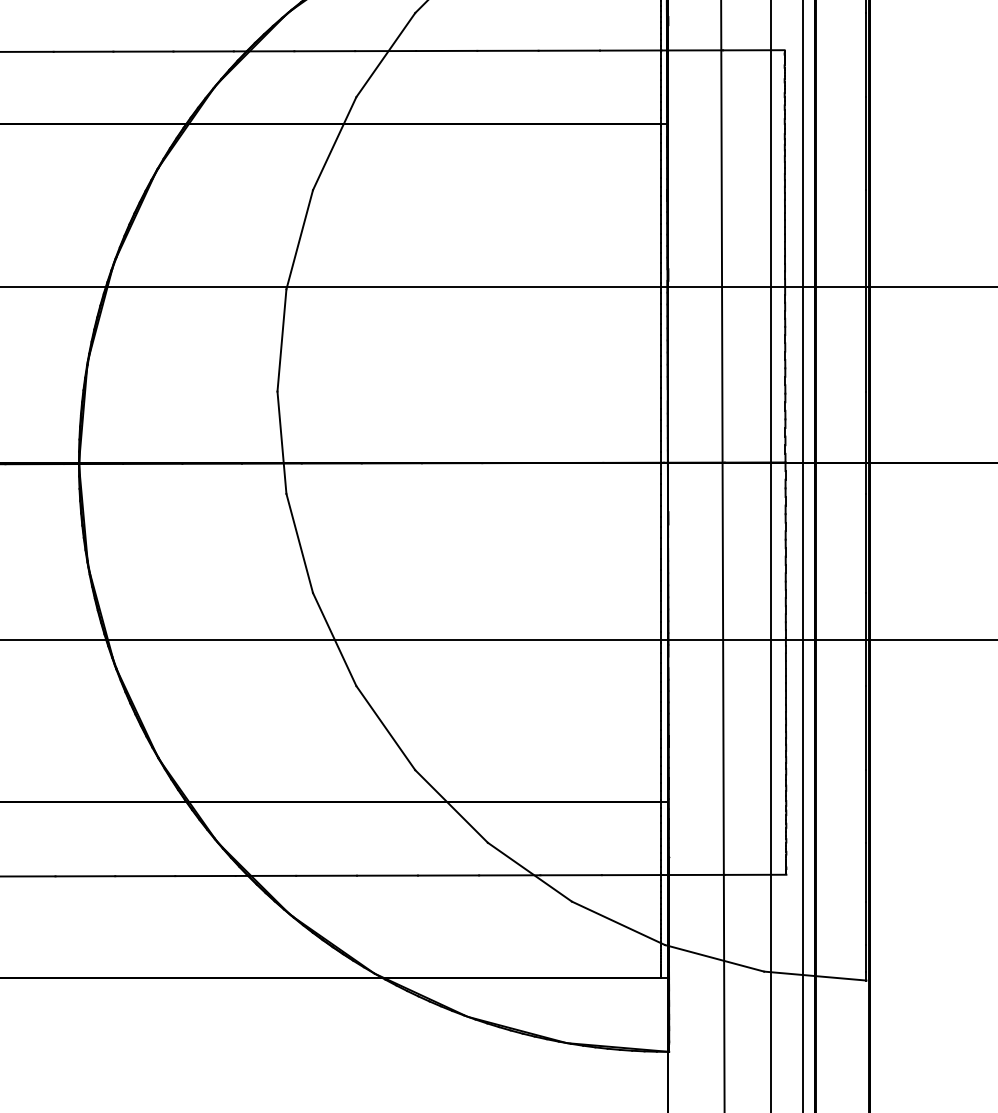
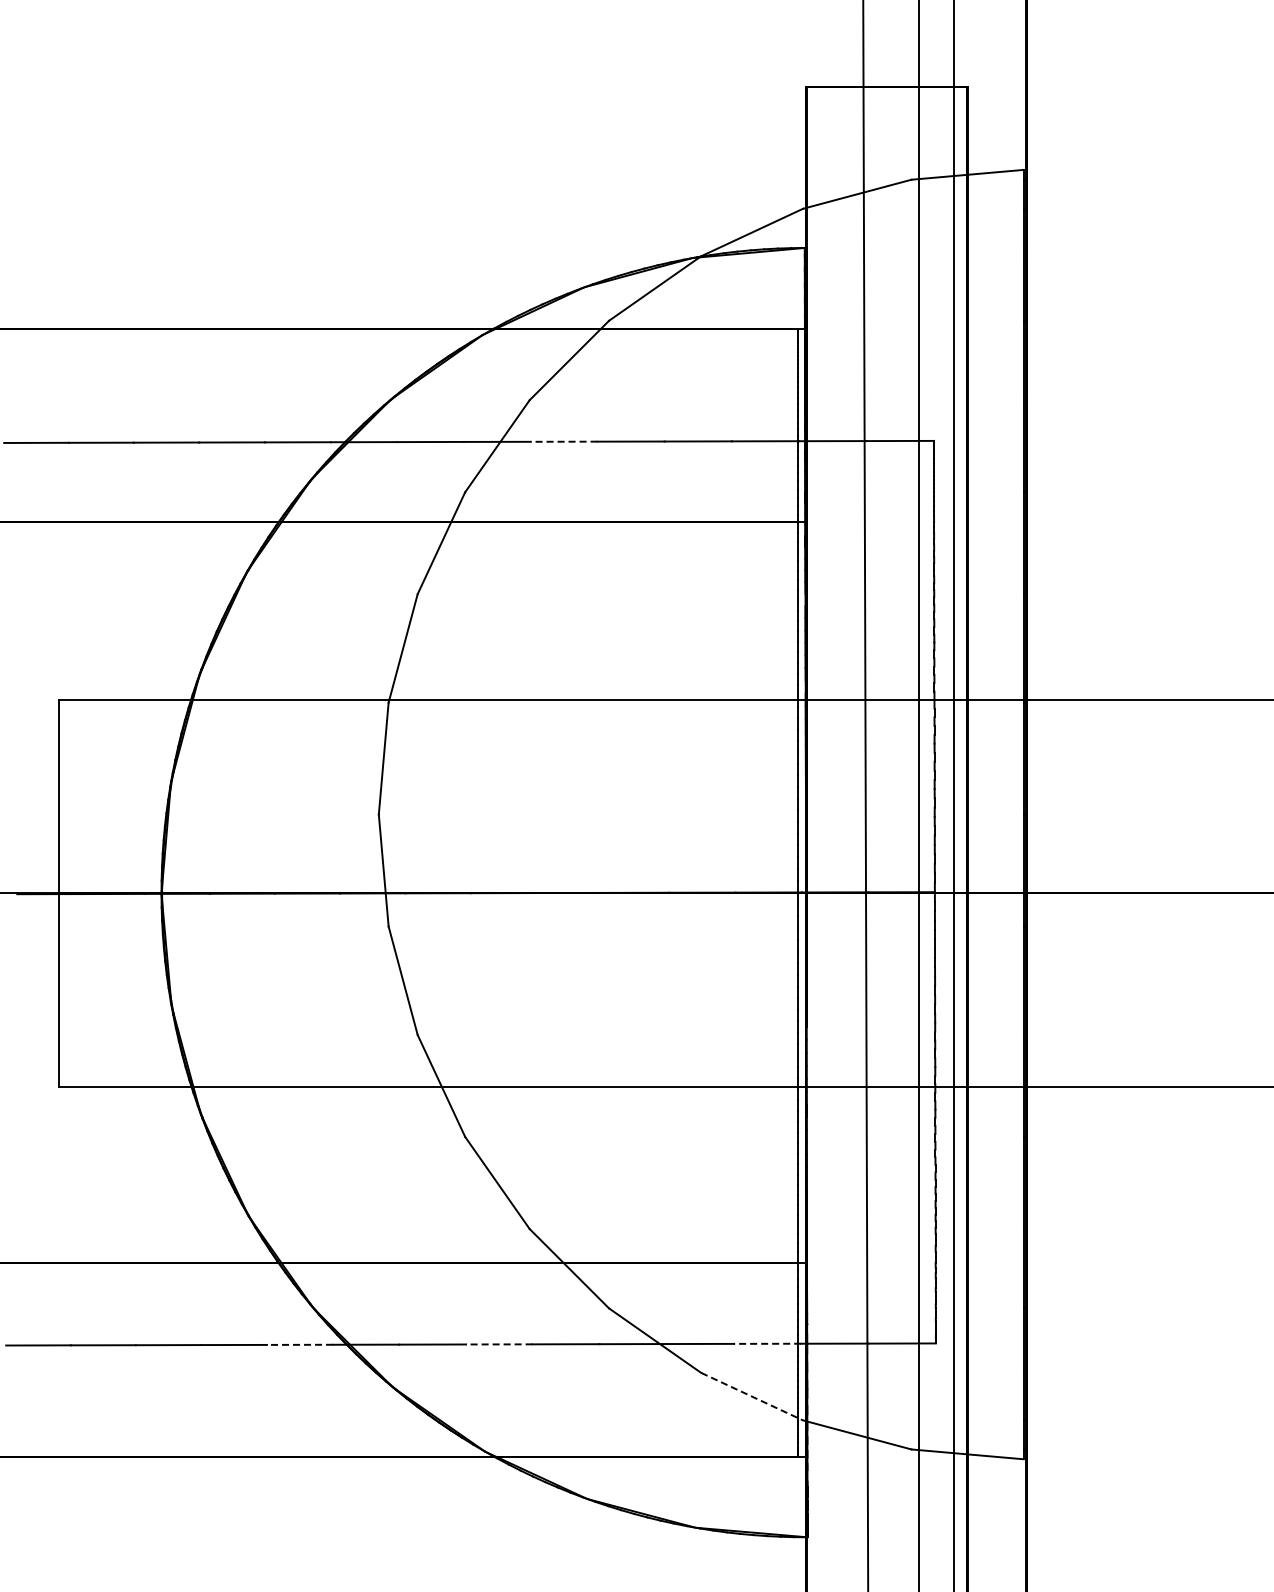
line: (446, 50) -> (563, 441), solid -> dashed
line: (632, 874) -> (767, 1343), solid -> dashed
line: (205, 875) -> (299, 1344), solid -> dashed
line: (386, 875) -> (498, 1344), solid -> dashed
line: (618, 923) -> (752, 1396), solid -> dashed

